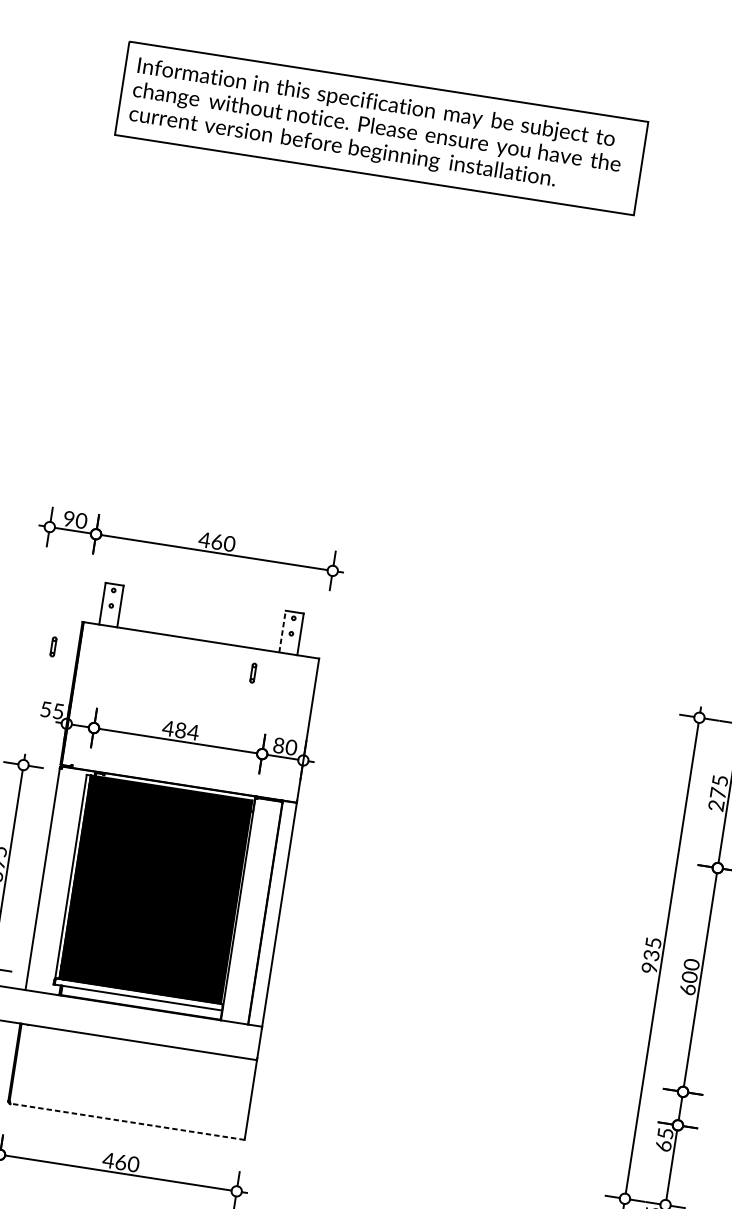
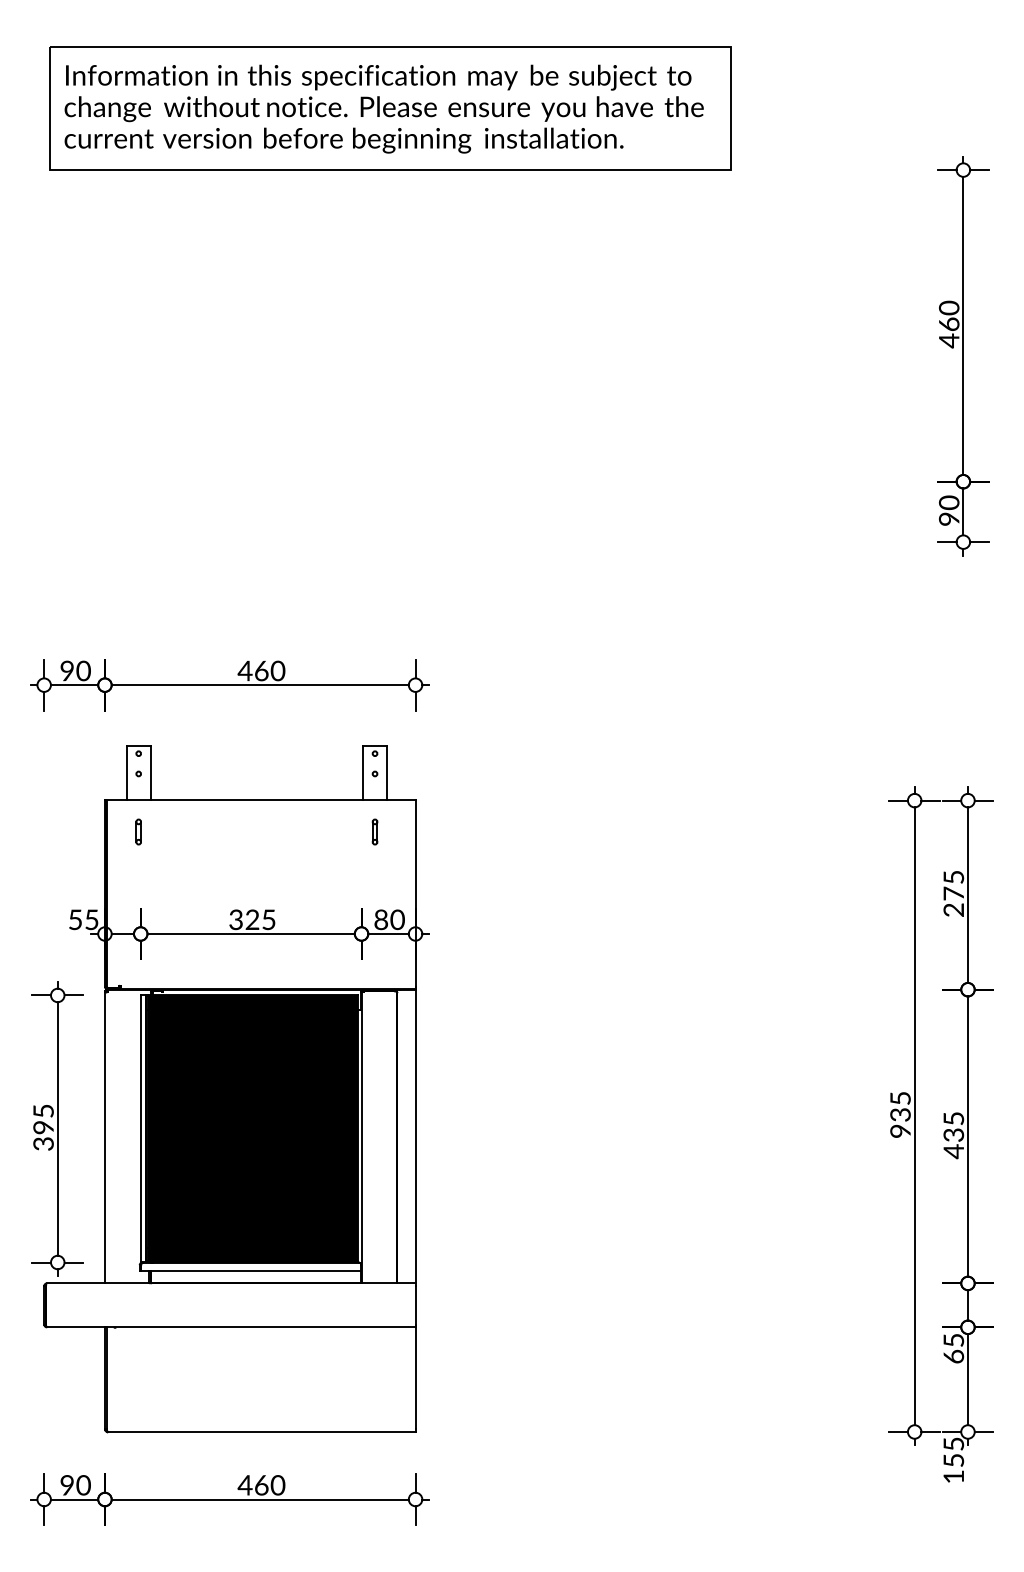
line: (282, 631) -> (363, 772), dashed -> solid
part: (53, 646) -> (138, 831), moved
part: (252, 672) -> (374, 831), moved
text: (180, 730) -> (252, 919), 484 -> 325
text: (689, 977) -> (953, 1135), 600 -> 435
line: (127, 1121) -> (261, 1431), dashed -> solid

